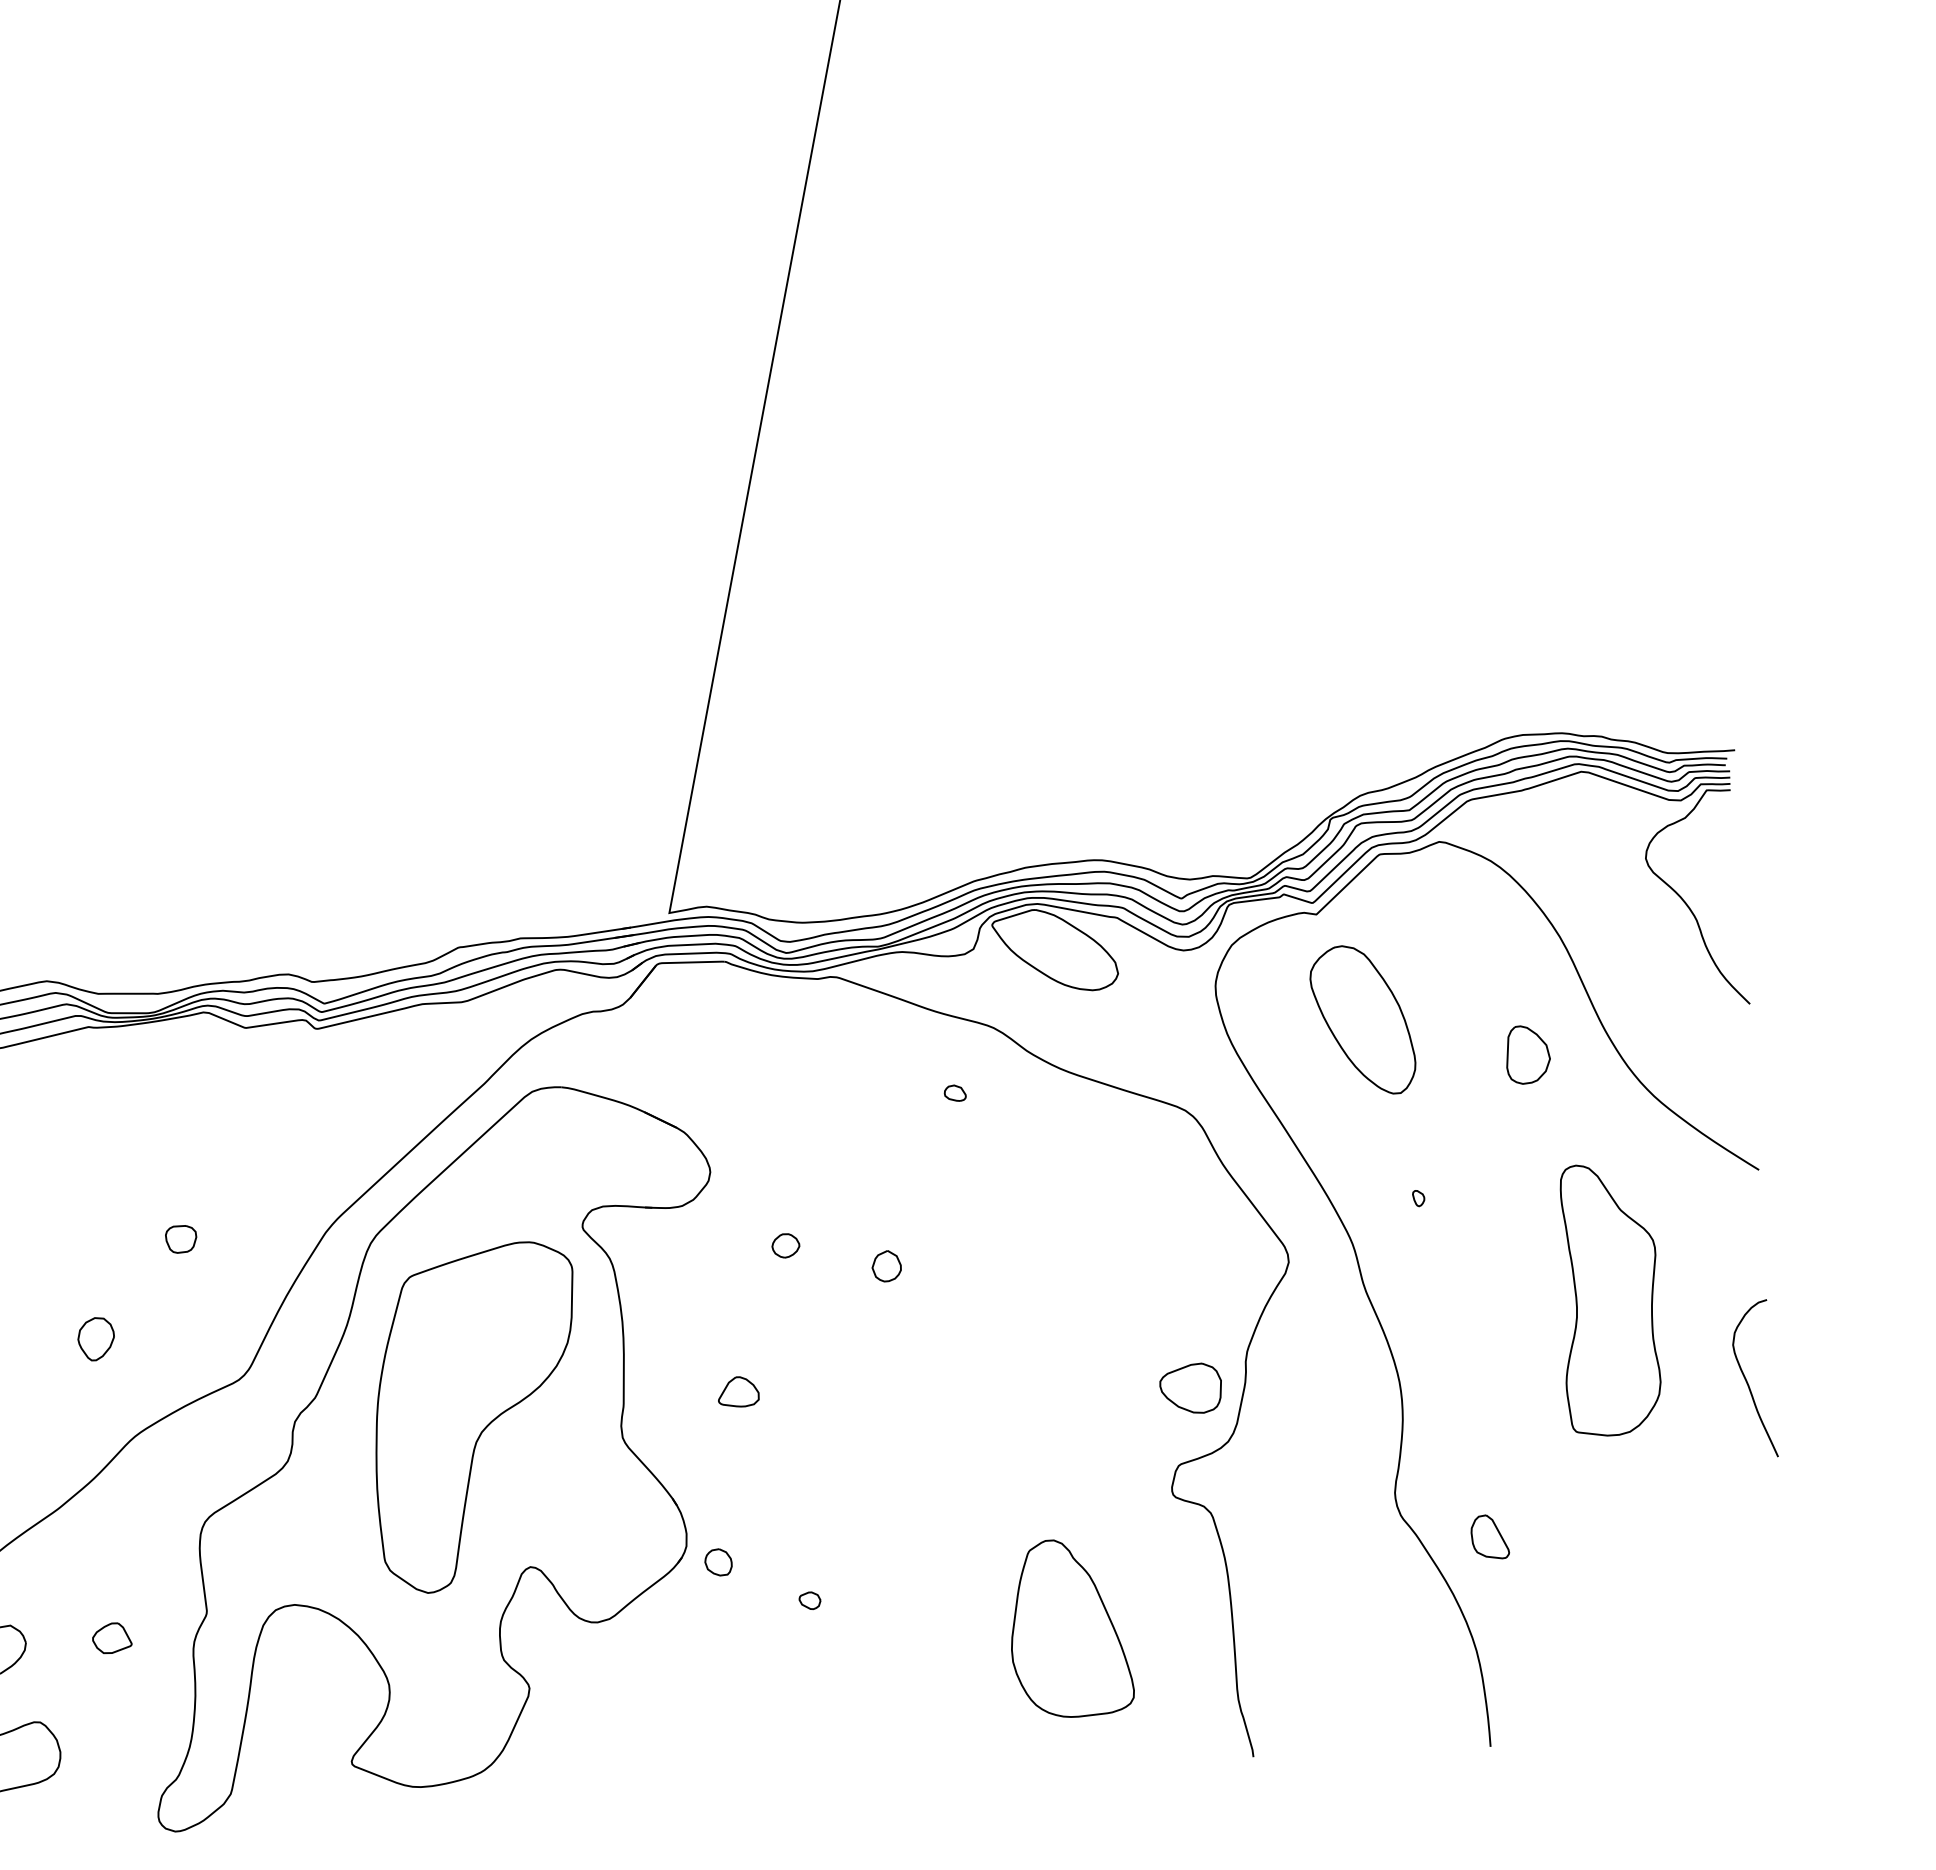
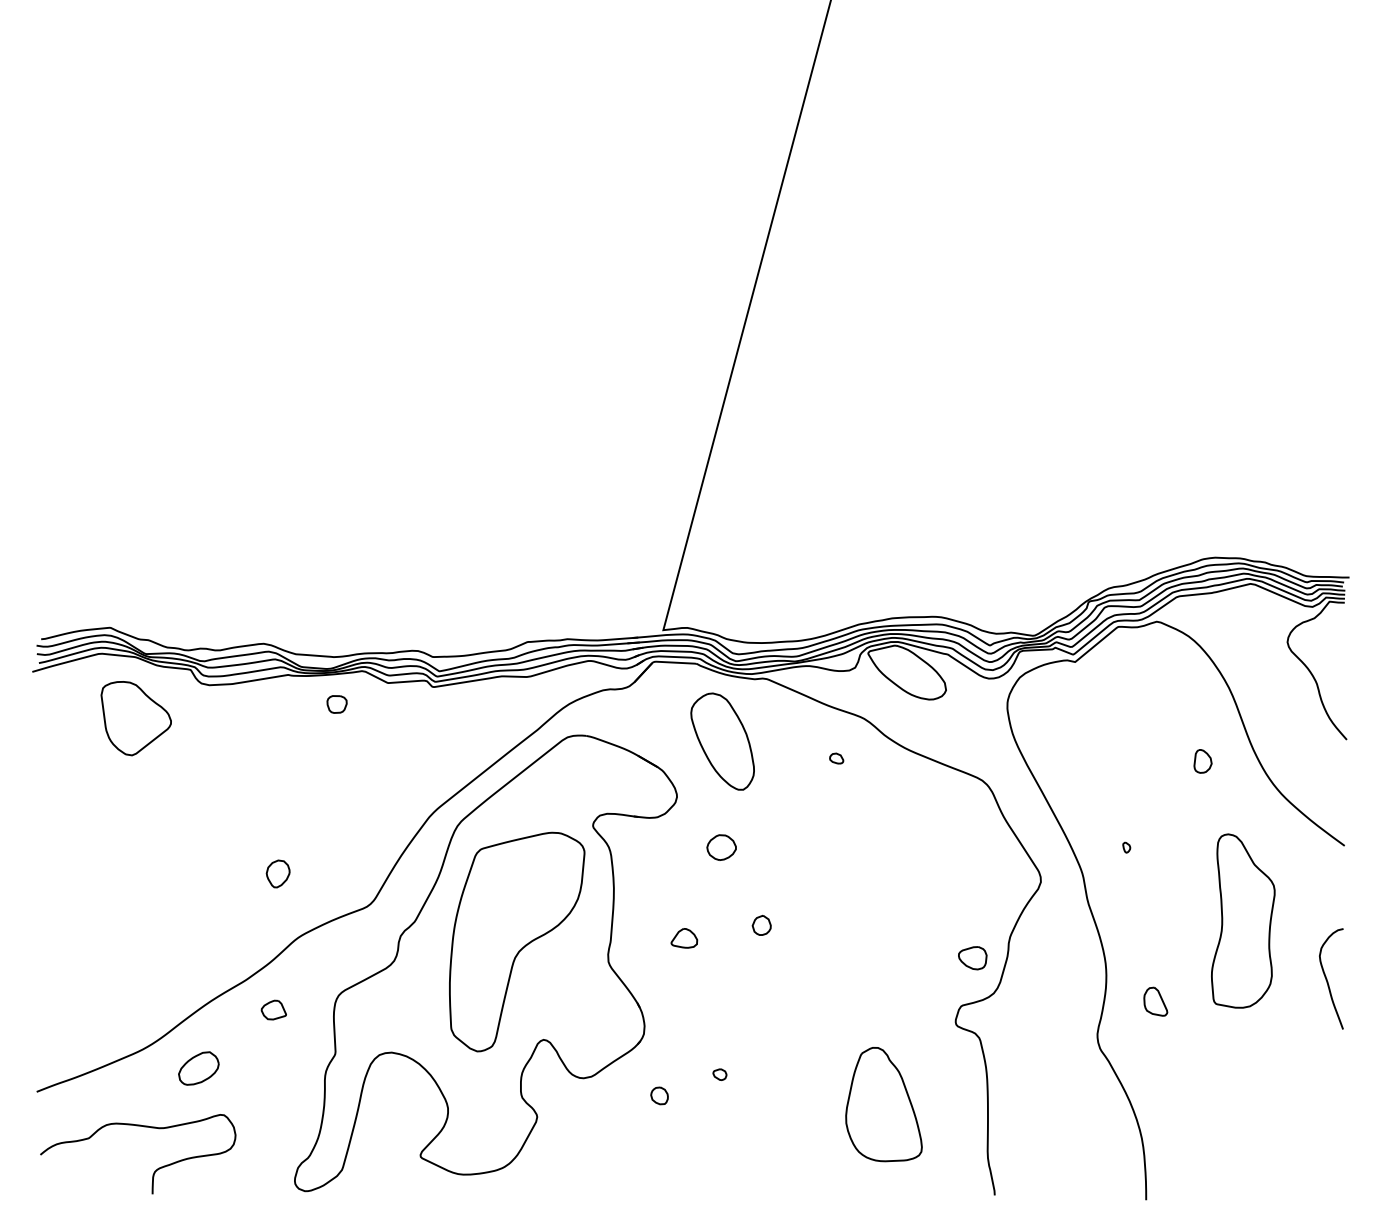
part: (1362, 1020) -> (722, 741), moved
part: (1527, 1054) -> (1202, 761), size x0.62
part: (180, 1239) -> (336, 704), moved
part: (785, 1245) -> (721, 847), size x1.67
part: (886, 1266) -> (761, 925), moved
part: (1190, 1389) -> (972, 958), size x0.71
part: (1489, 1536) -> (1155, 1001), moved
part: (718, 1561) -> (659, 1095), moved
part: (111, 1637) -> (273, 1009), moved

